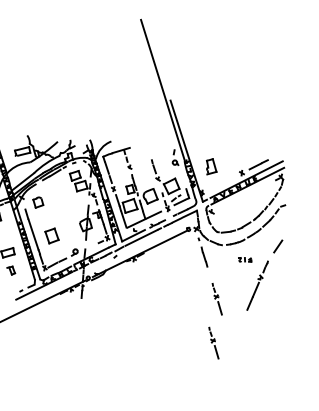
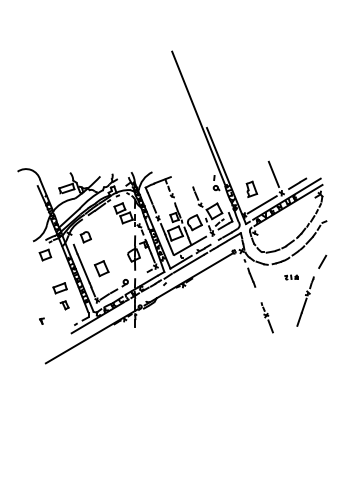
line: (234, 152) -> (273, 173), added
line: (220, 183) -> (261, 204), added
part: (213, 342) -> (266, 360), removed

